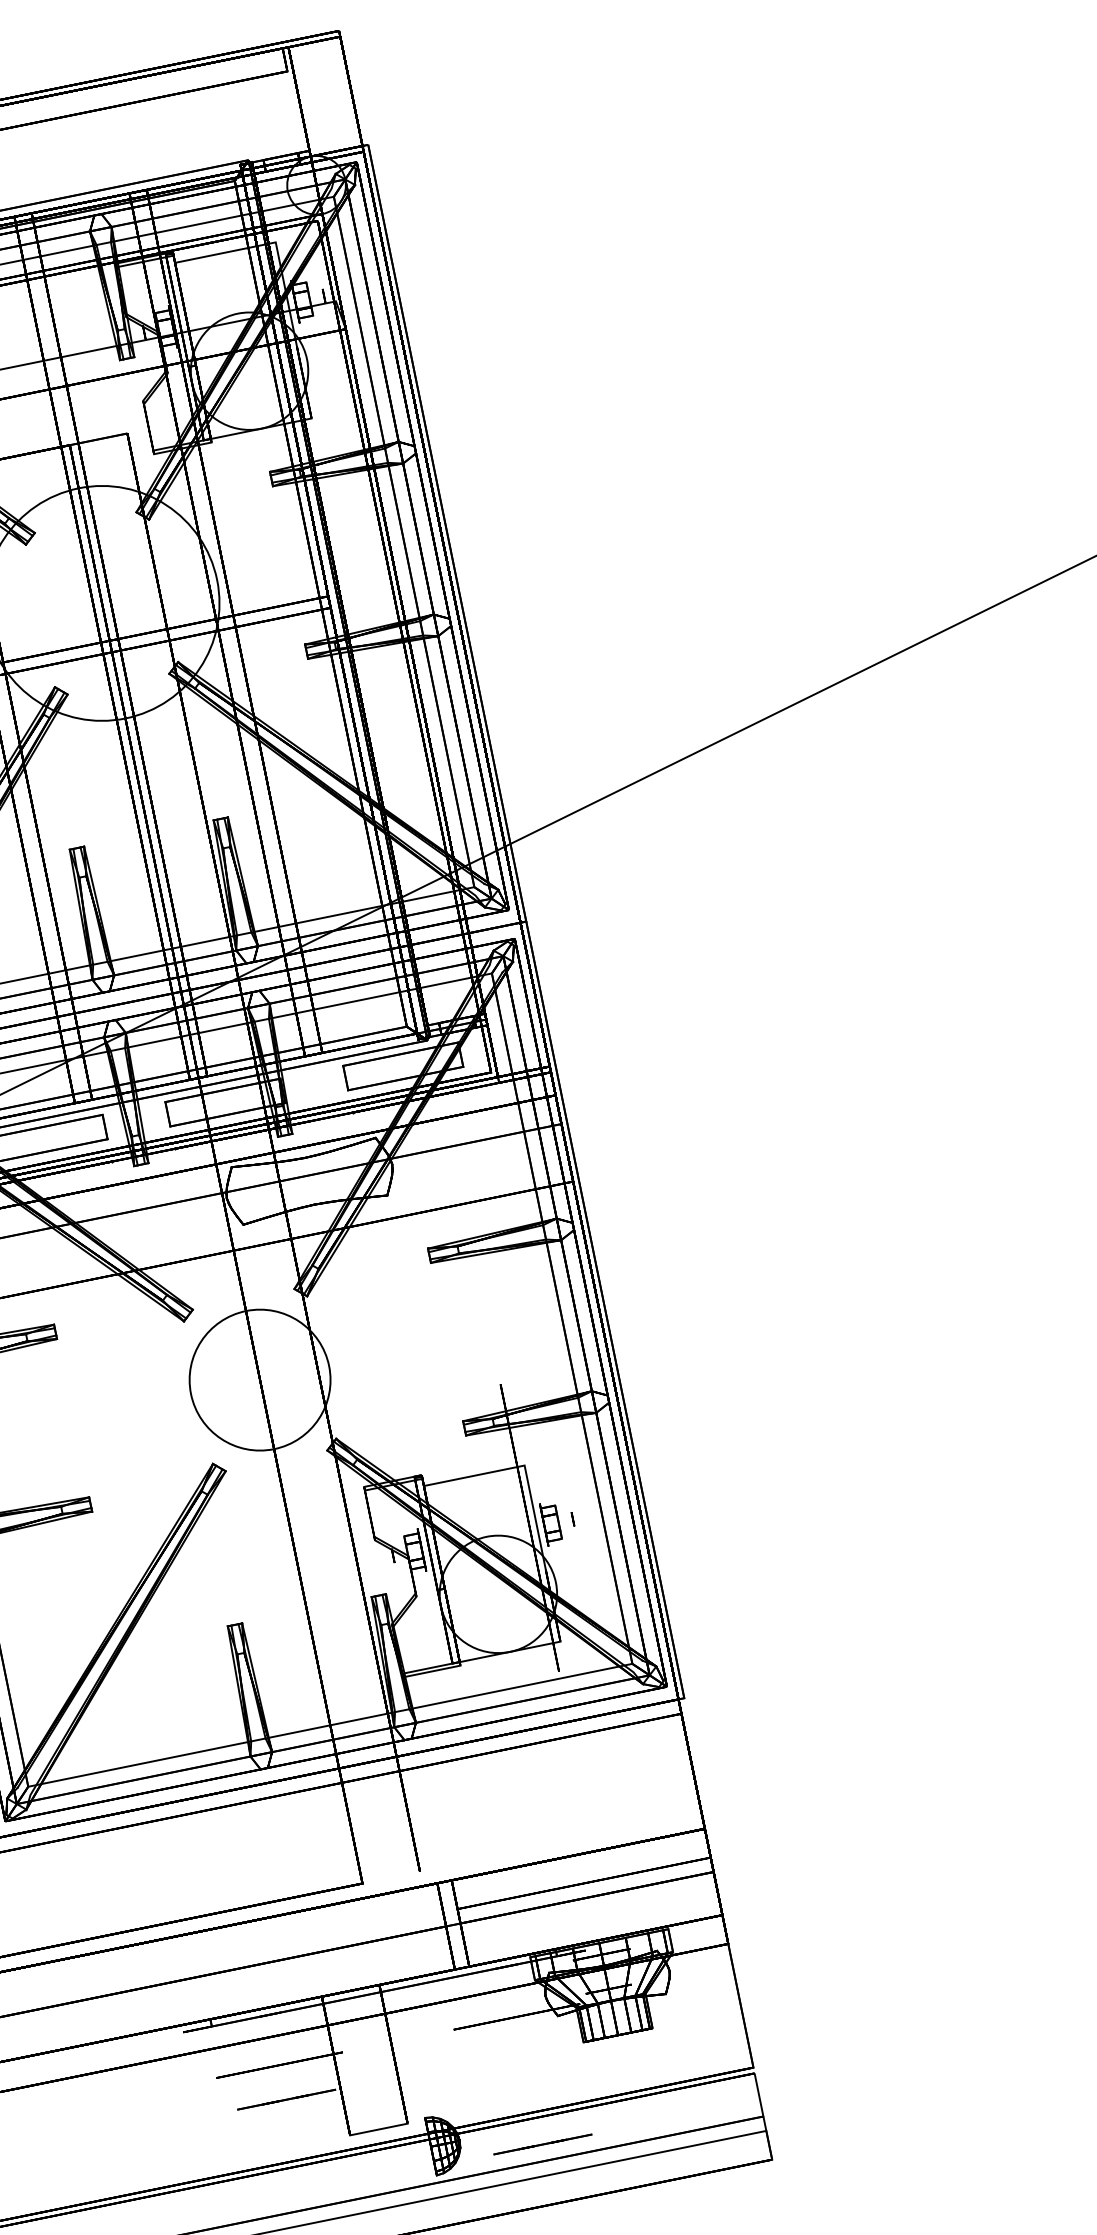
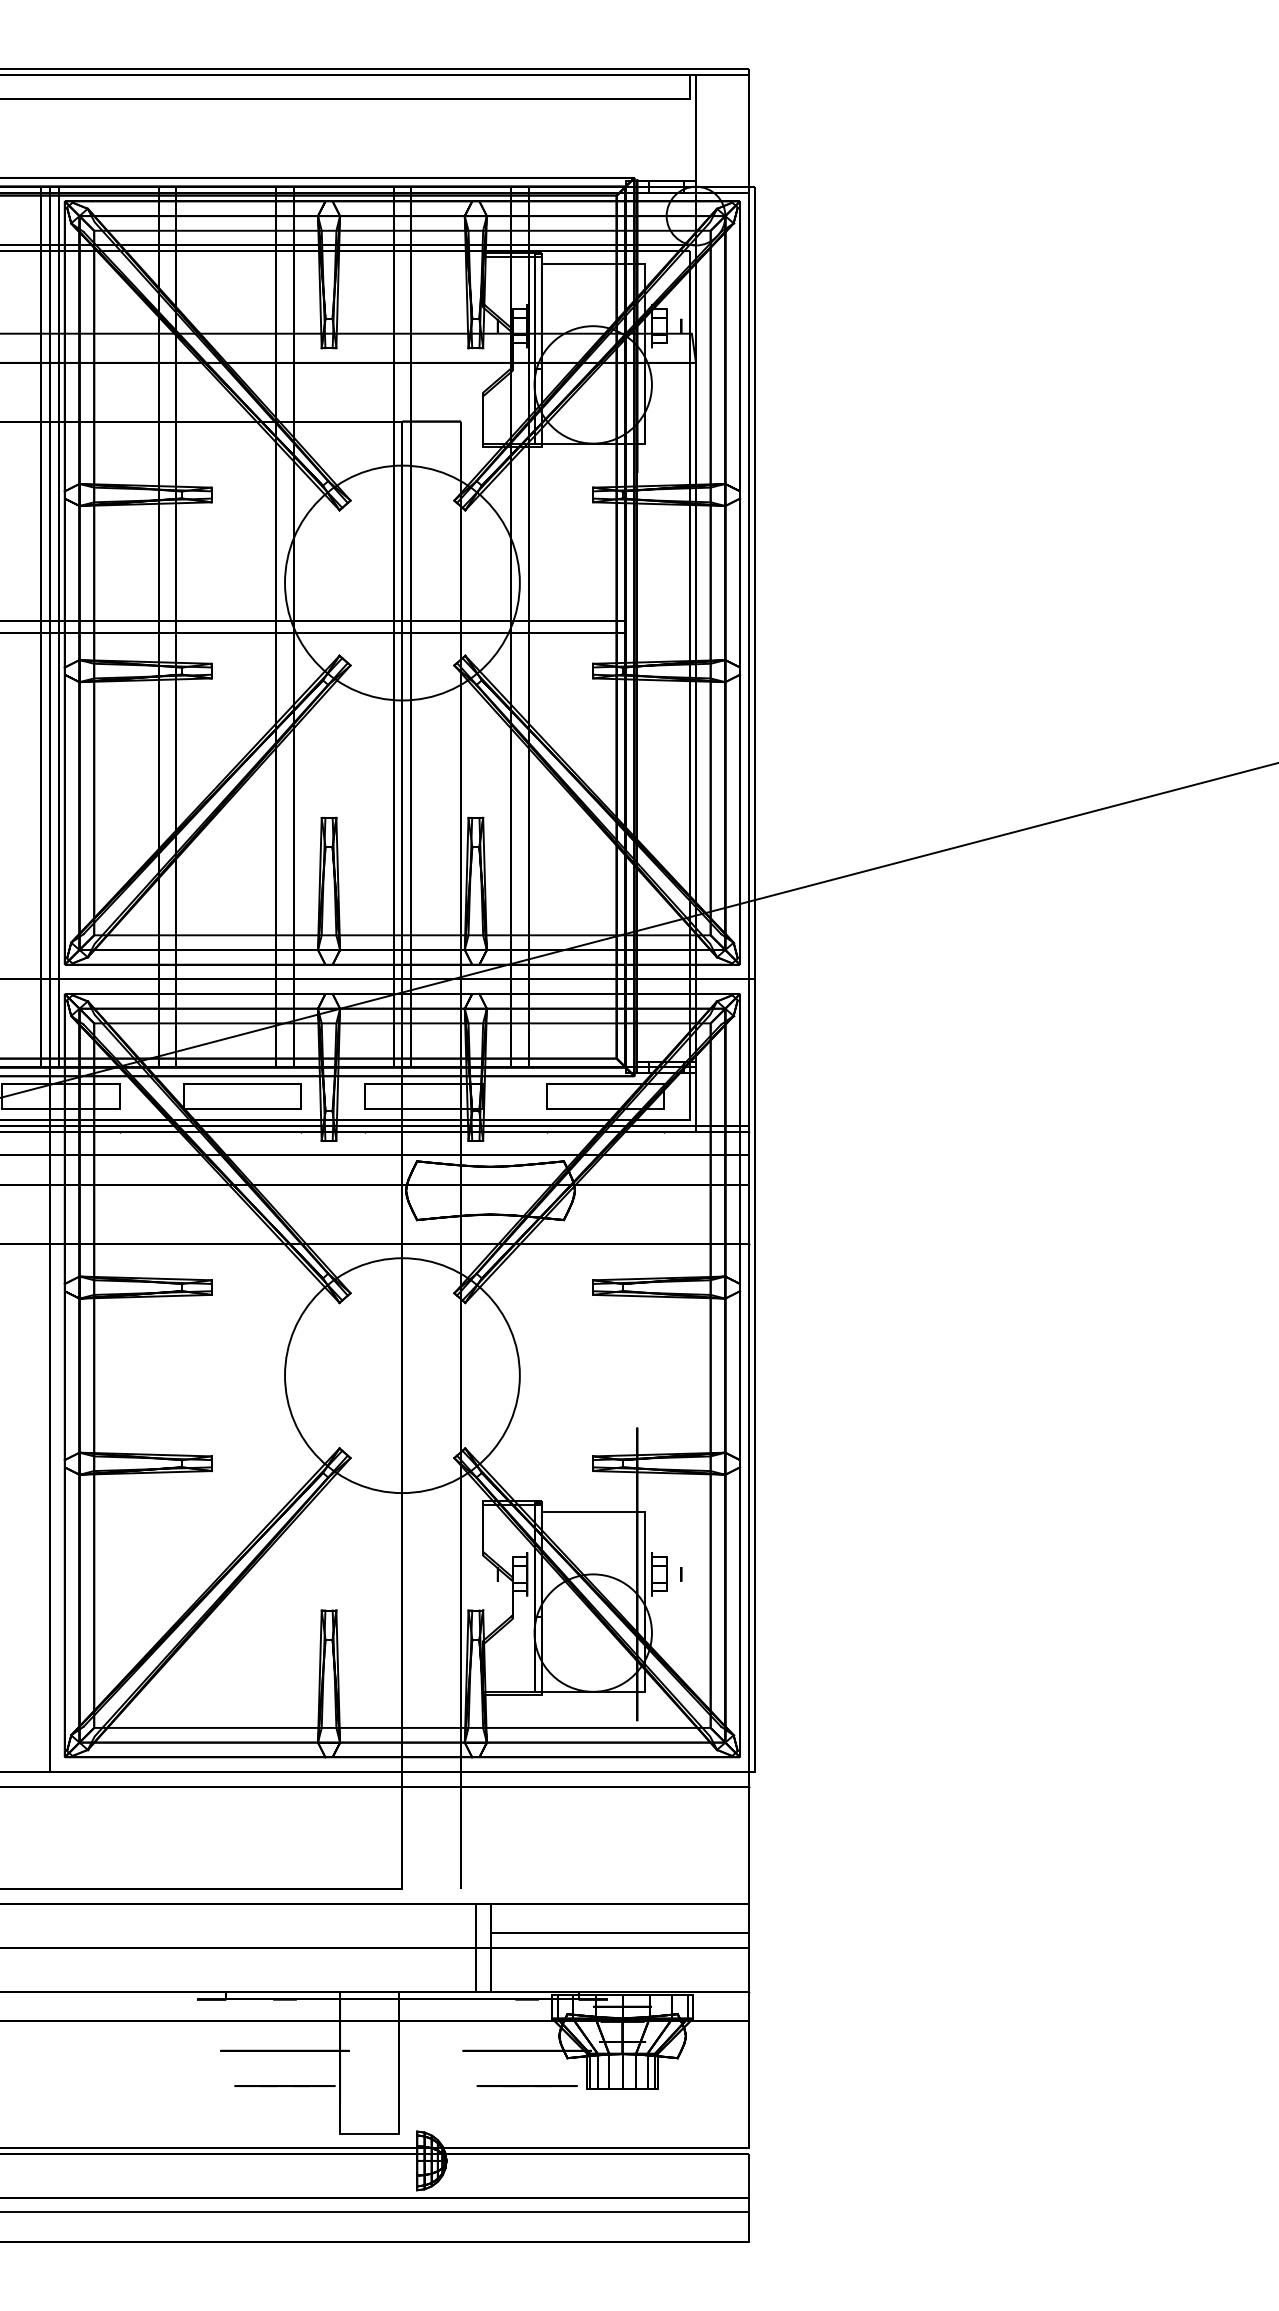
circle: (260, 1379) -> (402, 1375), size x1.67
line: (542, 2145) -> (526, 2086), moved

